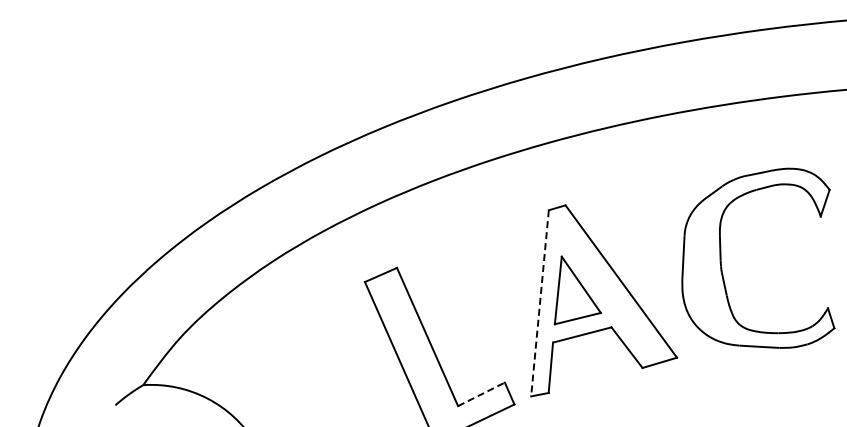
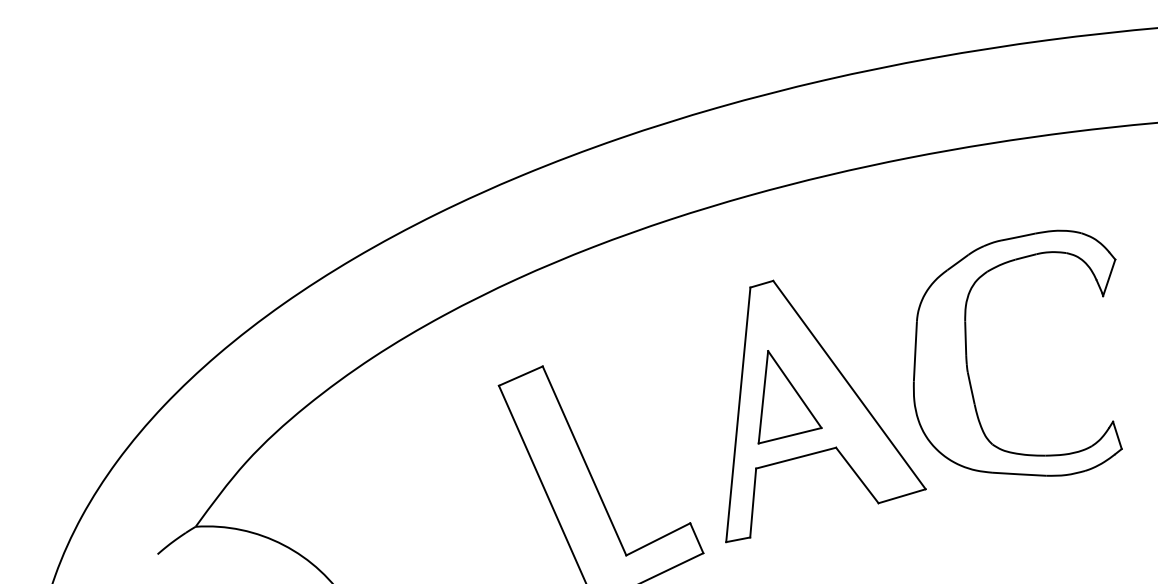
part: (721, 257) -> (967, 352), moved
line: (539, 303) -> (737, 415), dashed -> solid
line: (481, 394) -> (658, 539), dashed -> solid

